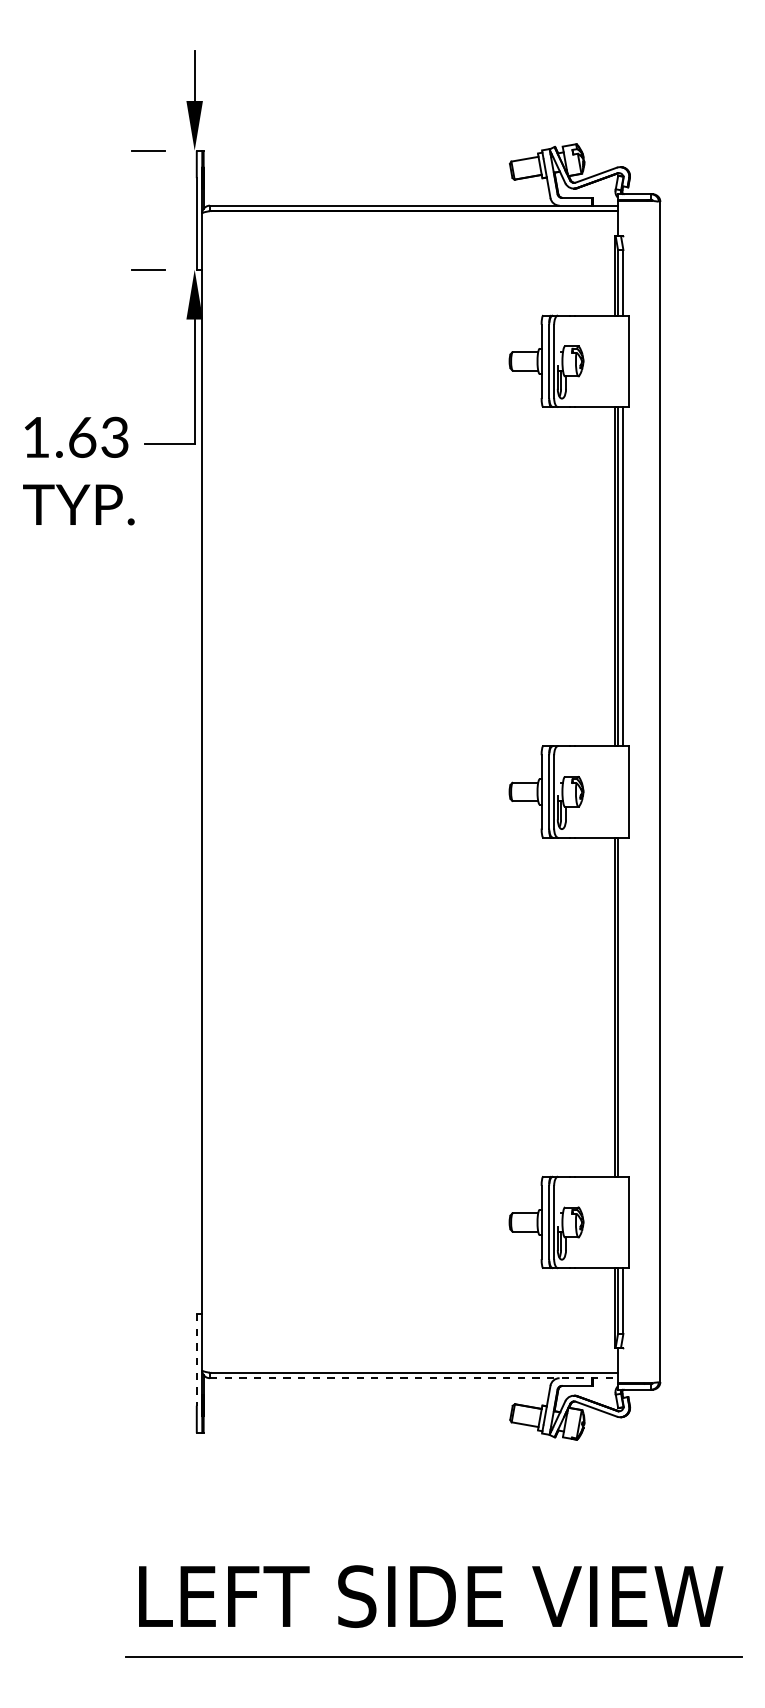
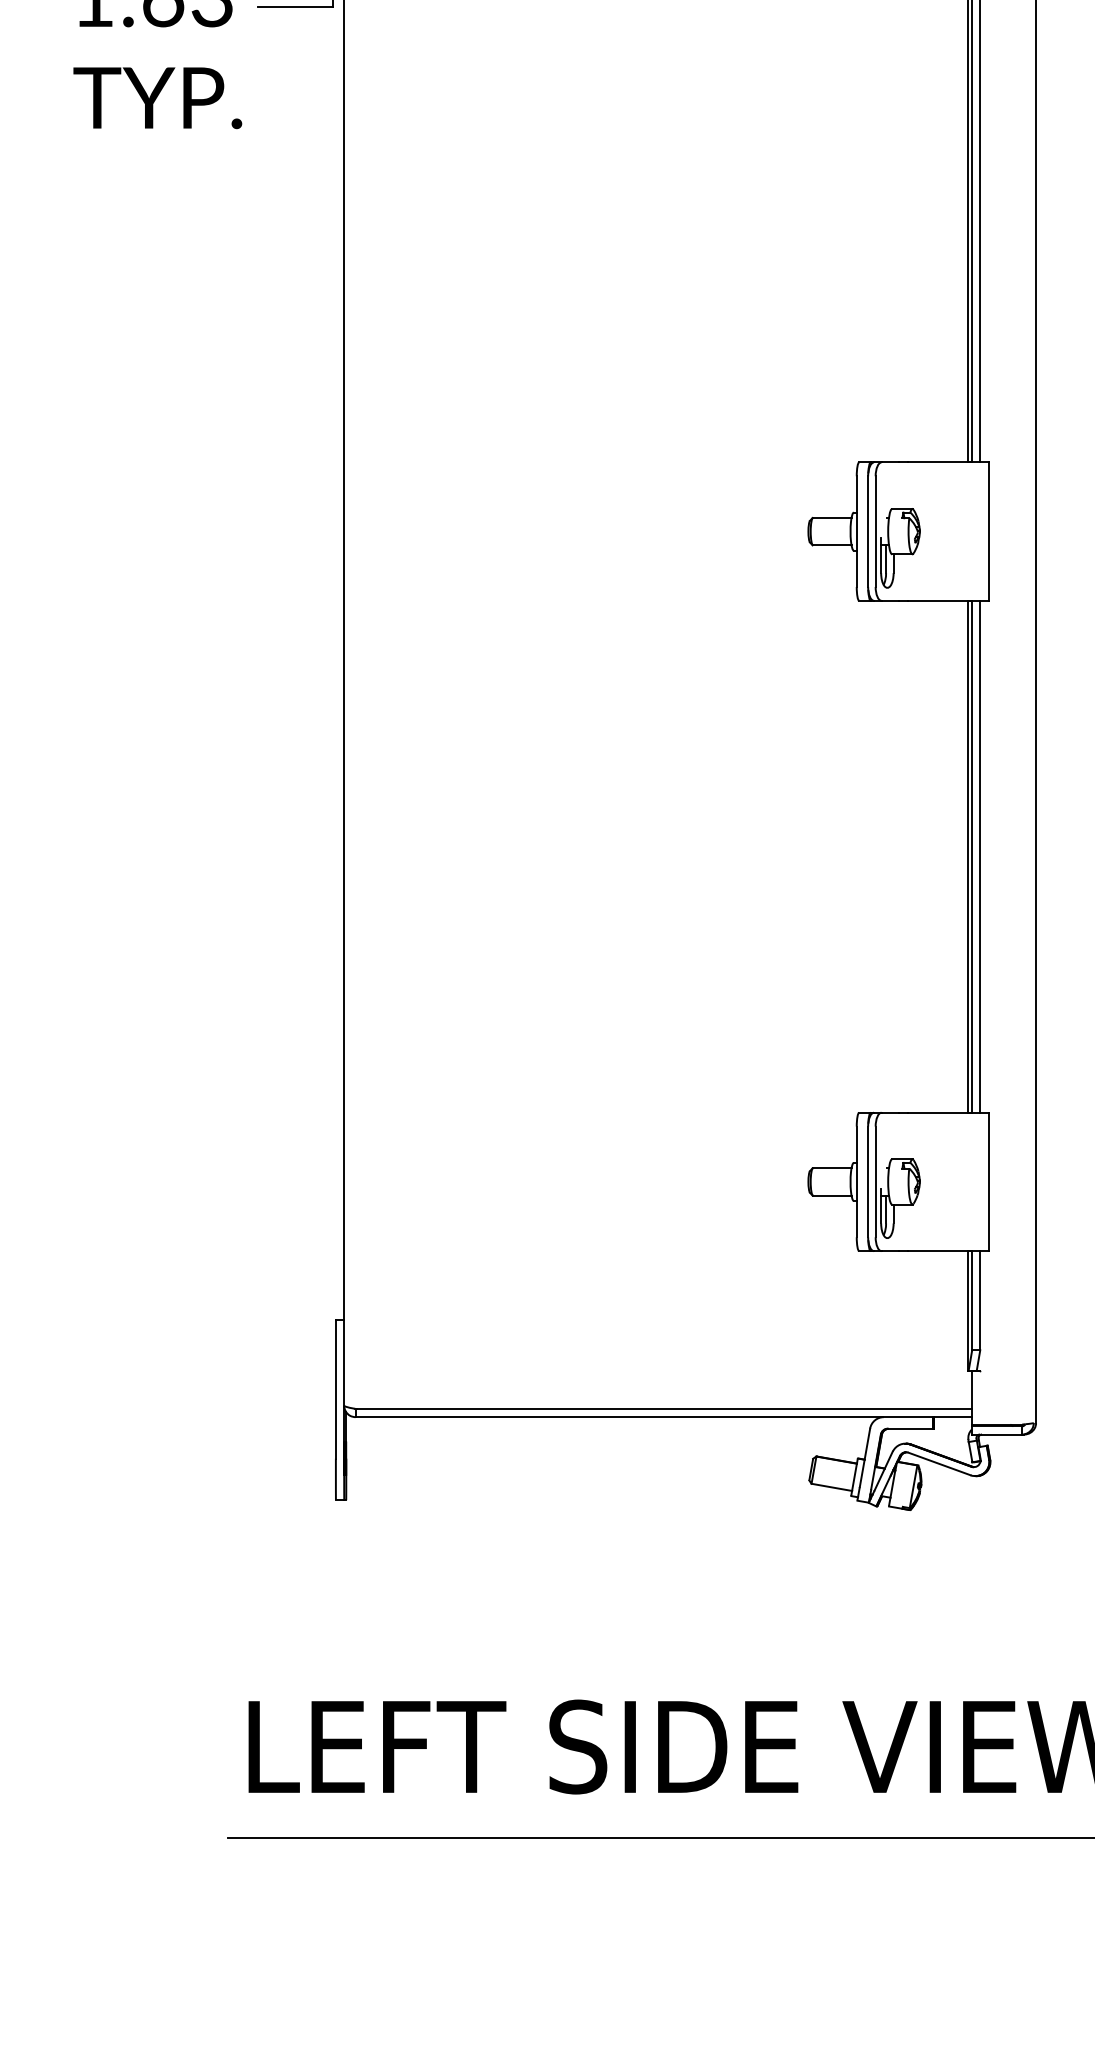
line: (623, 1006) -> (980, 855), added
line: (196, 1359) -> (335, 1388), dashed -> solid
line: (413, 1378) -> (663, 1417), dashed -> solid

